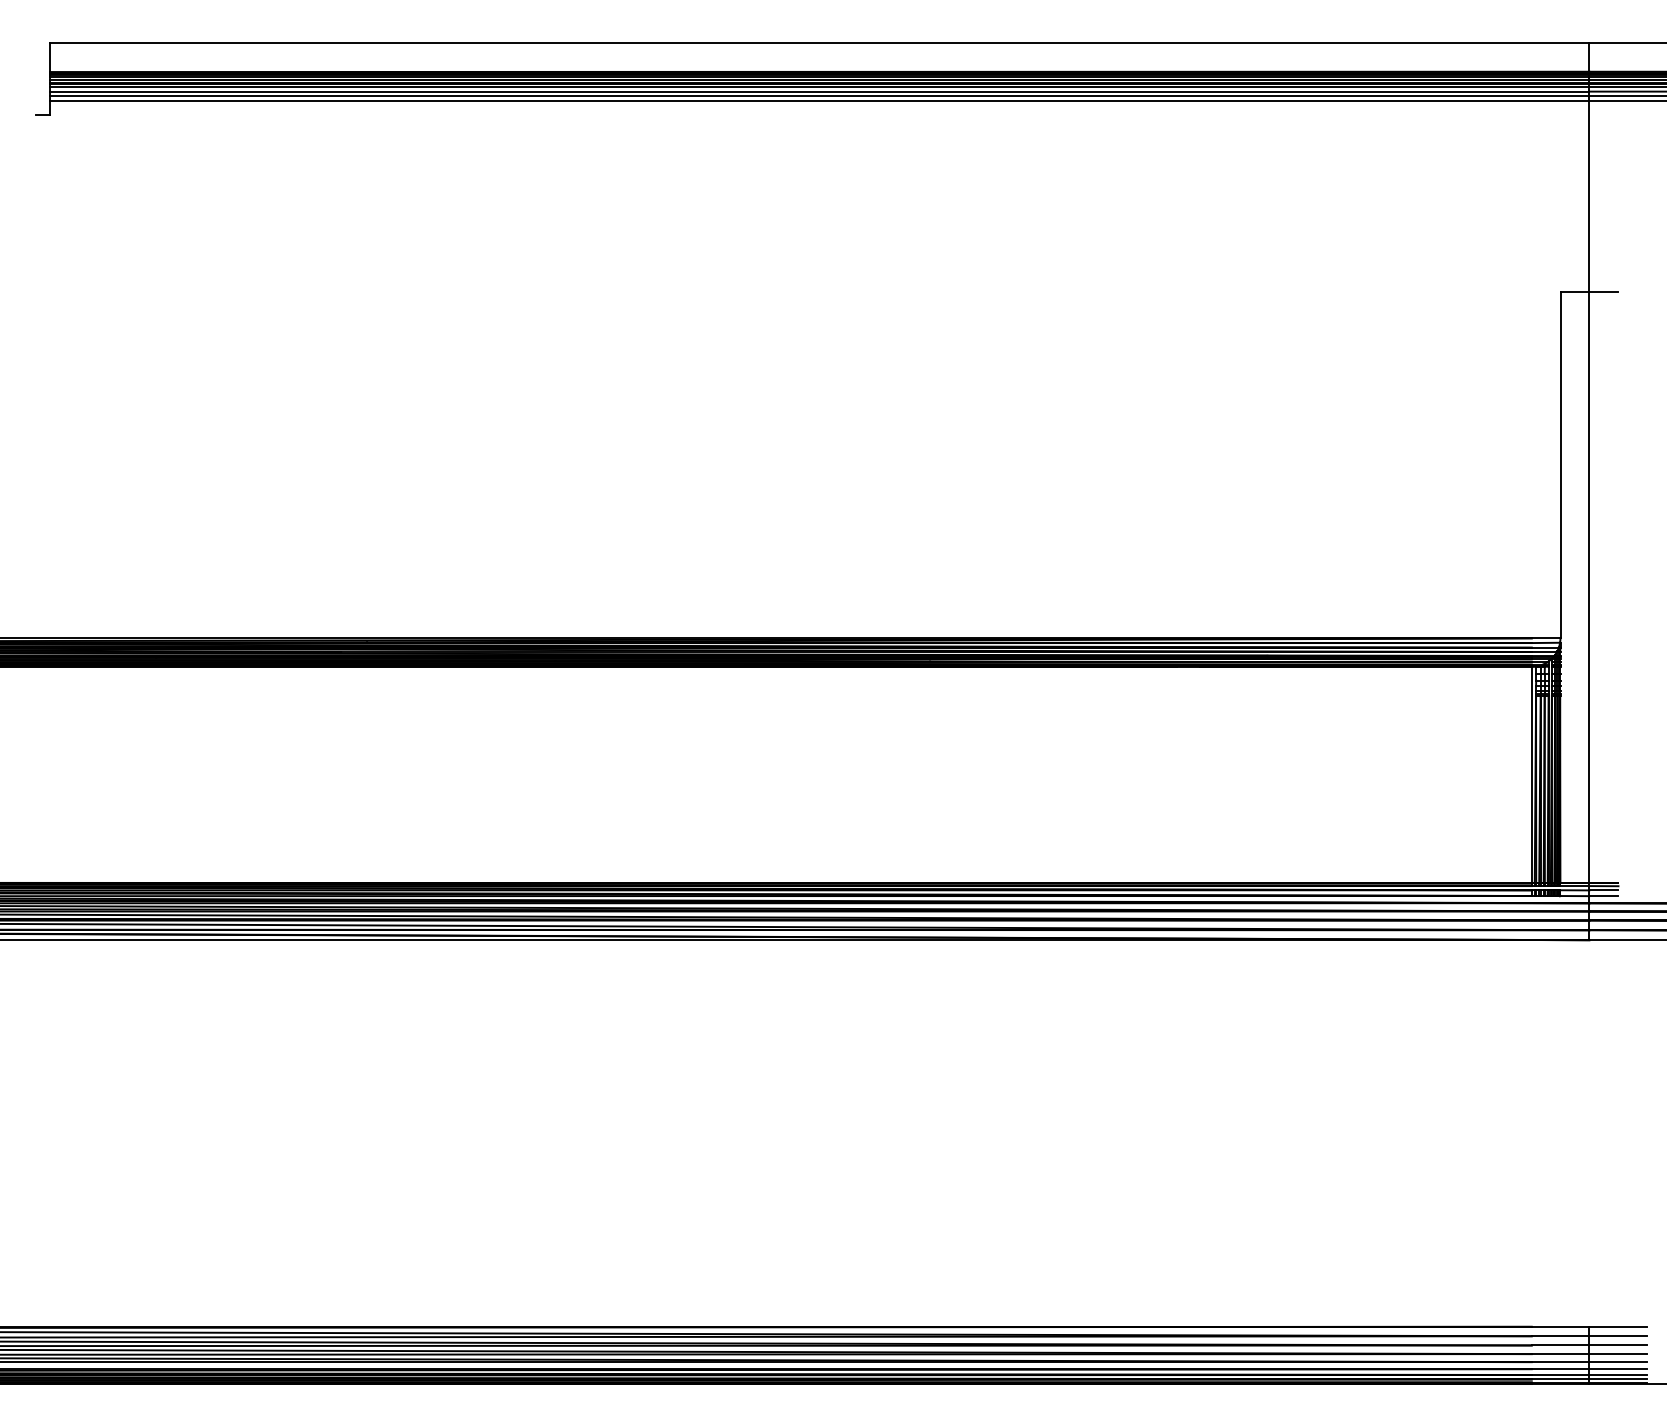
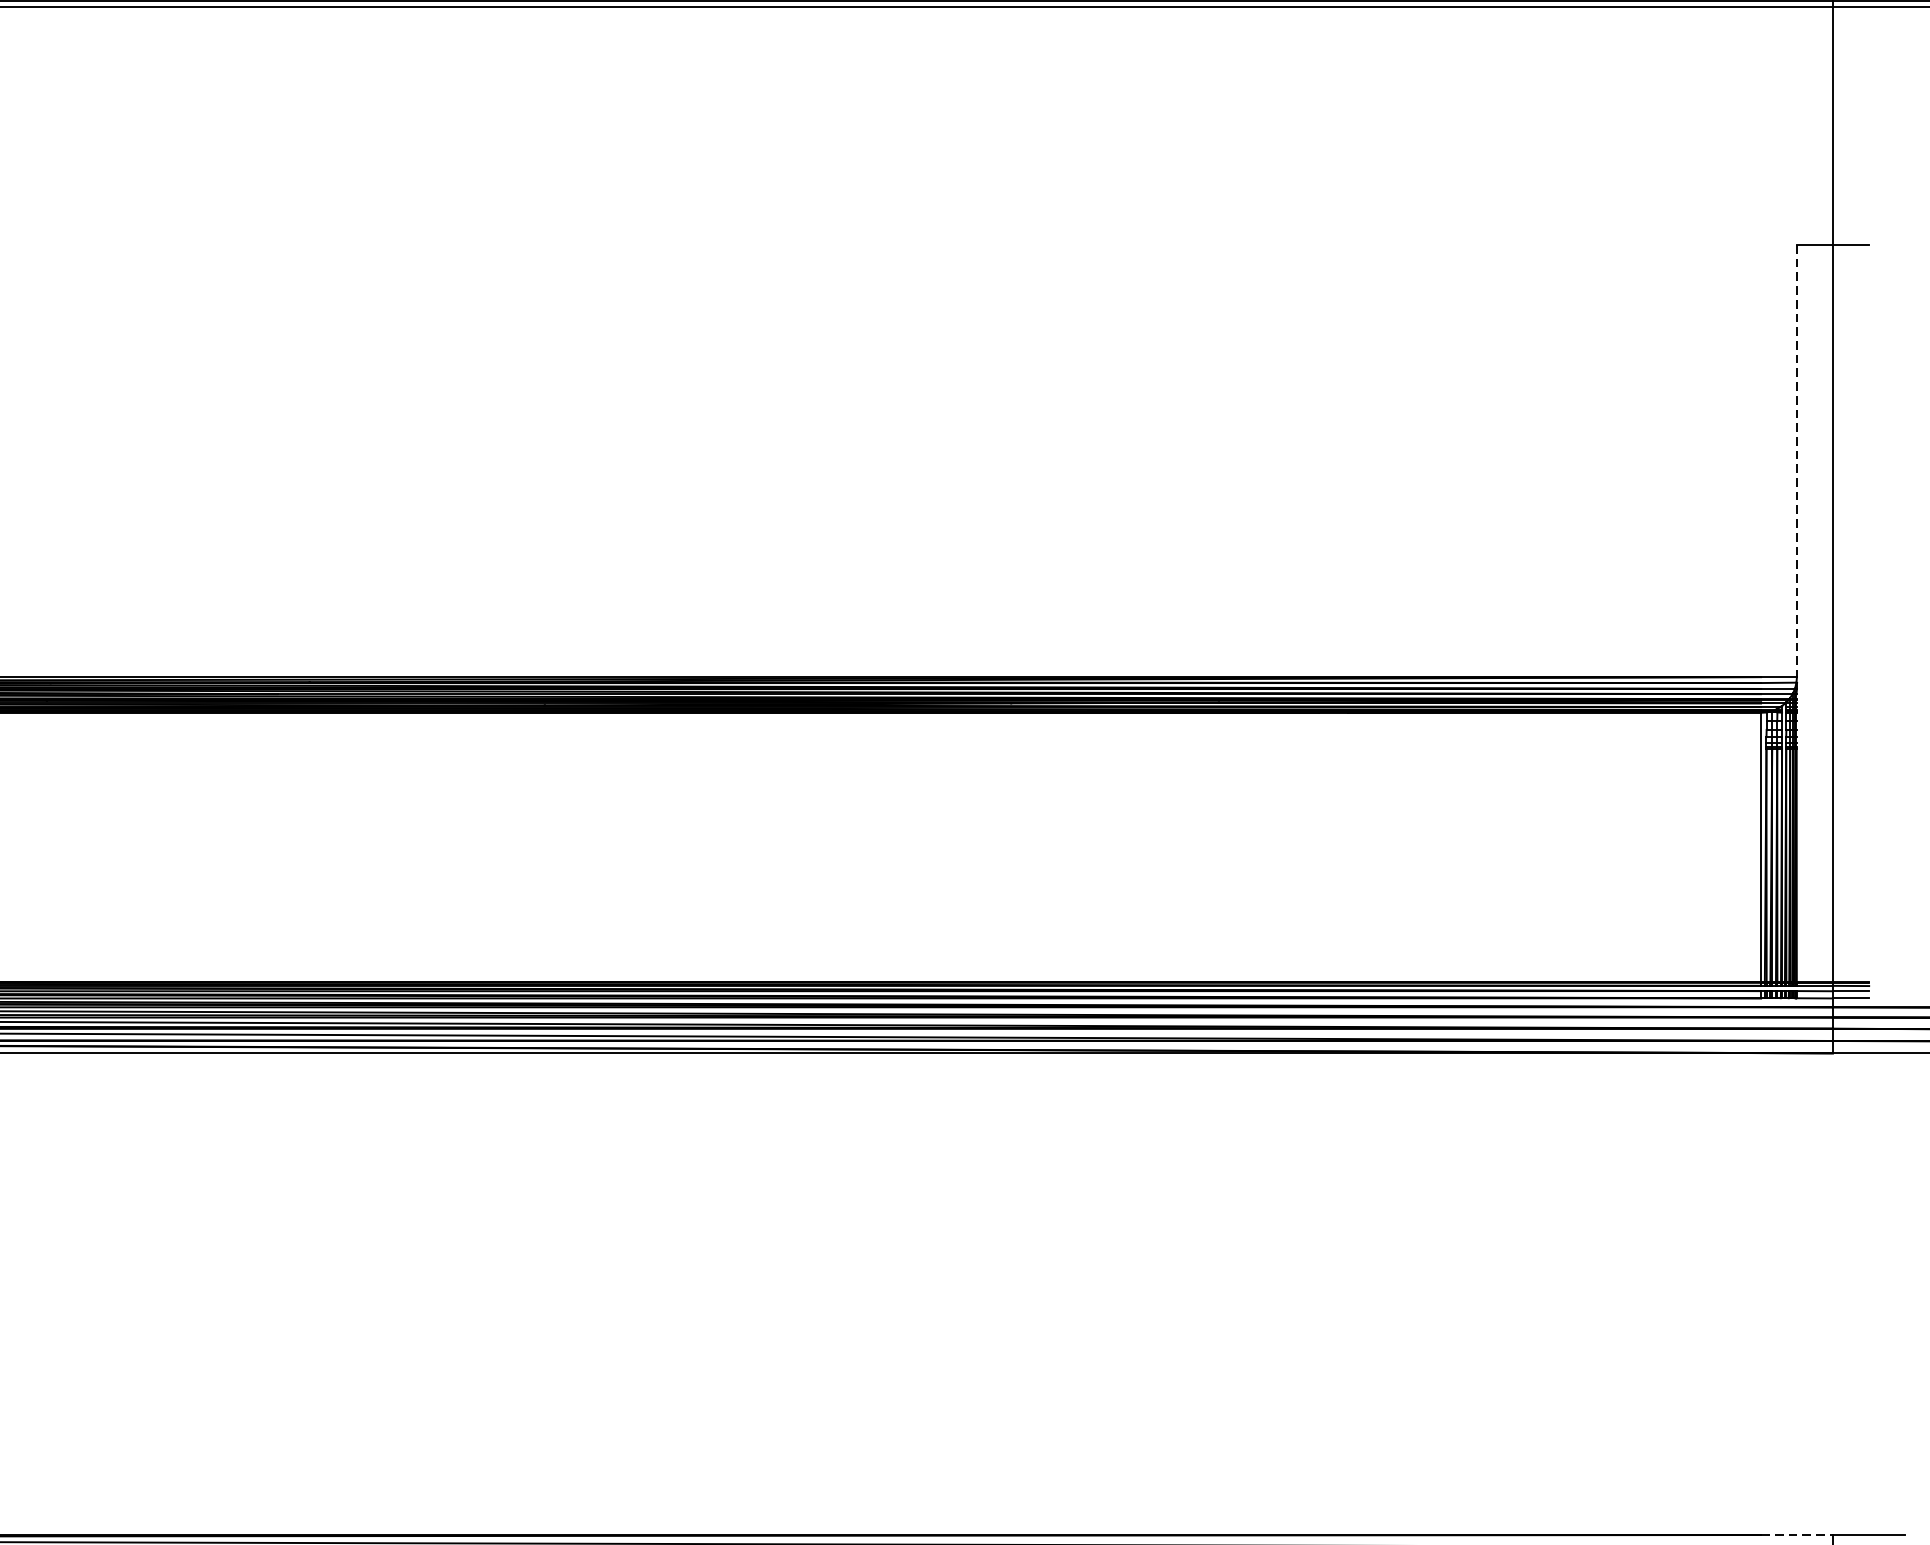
line: (1560, 465) -> (1796, 461), solid -> dashed
line: (1560, 1326) -> (1796, 1534), solid -> dashed

